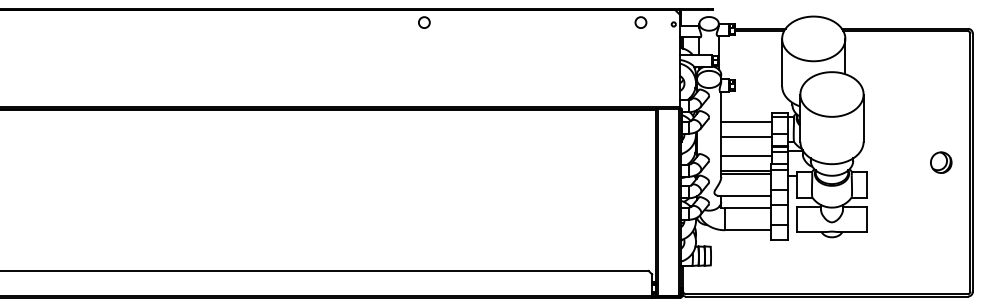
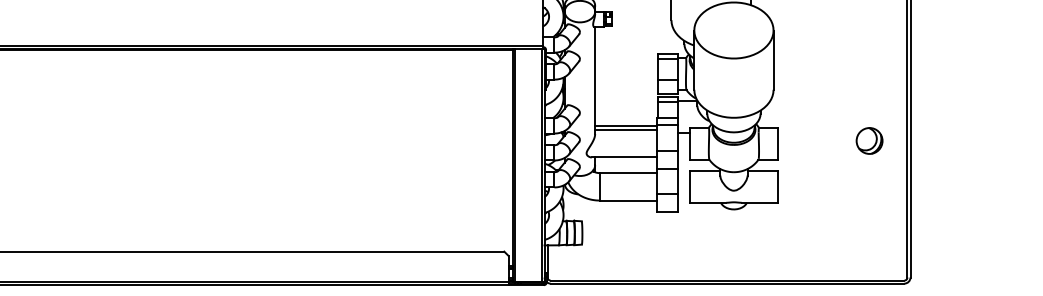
line: (746, 121) -> (626, 64), removed
line: (746, 136) -> (626, 83), removed
line: (746, 156) -> (626, 108), removed
part: (941, 162) -> (869, 140), moved

